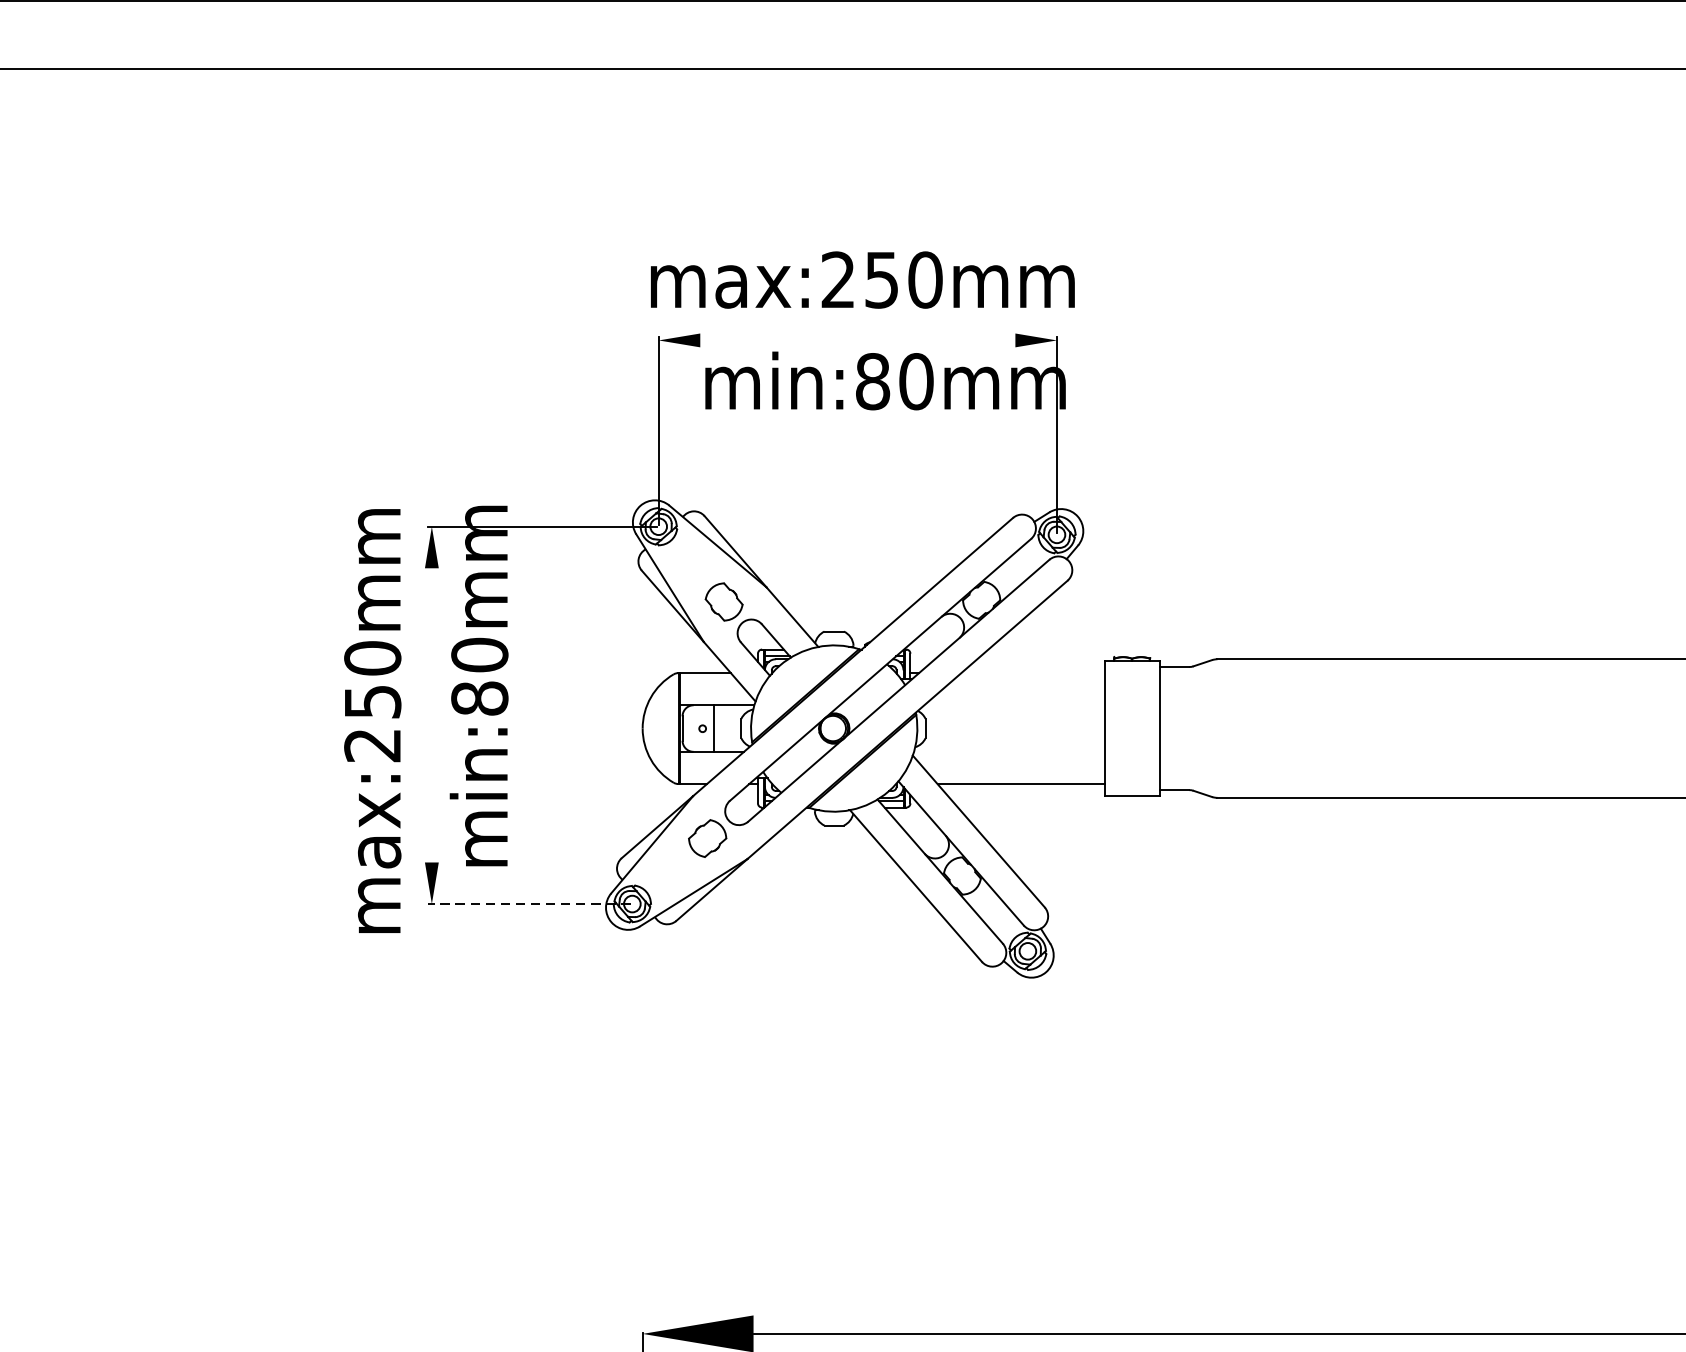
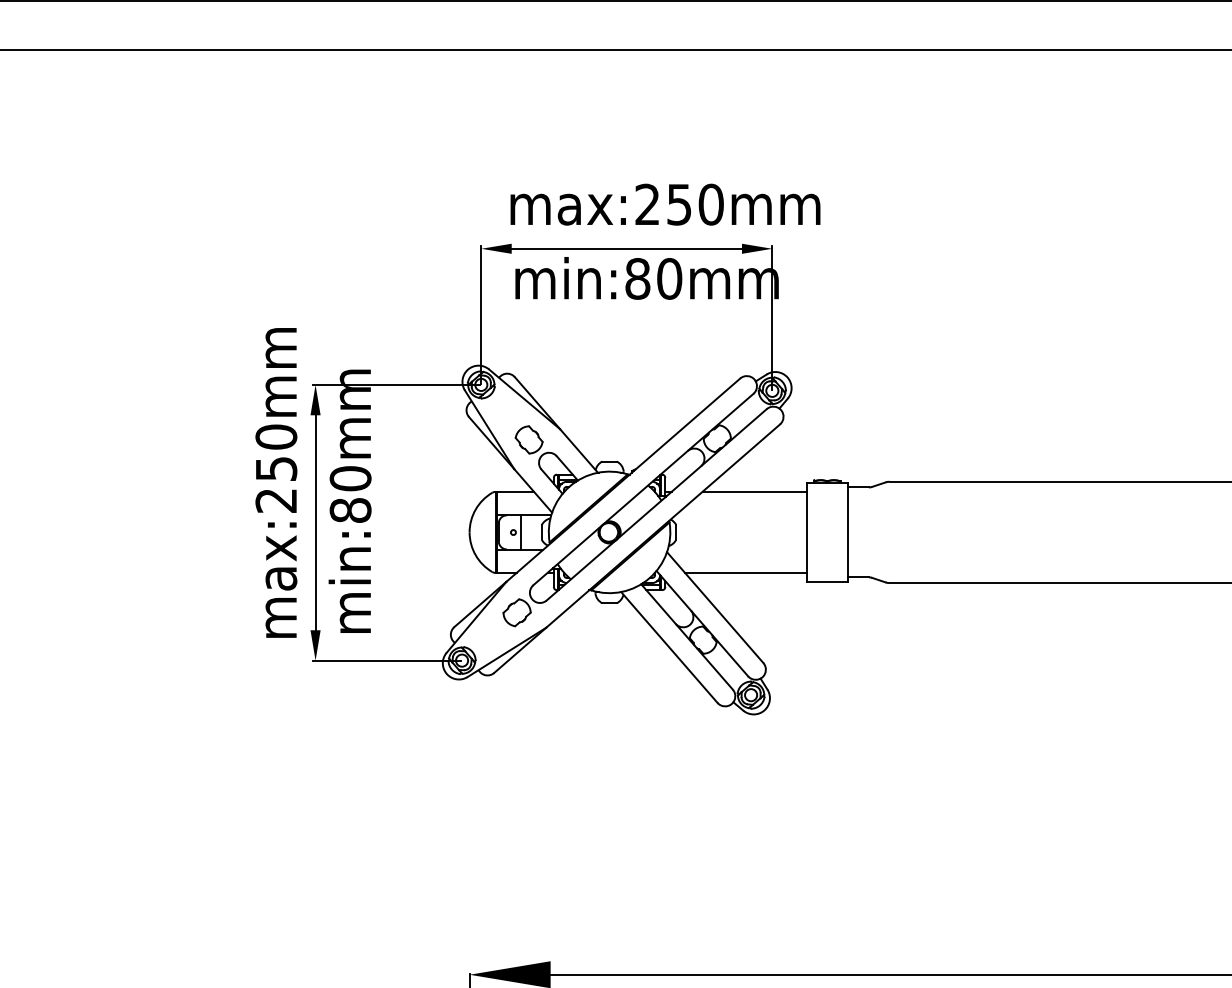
text: (862, 279) -> (665, 204), moved
line: (857, 340) -> (626, 248), added
line: (1032, 672) -> (754, 491), added
line: (431, 715) -> (315, 522), added
text: (372, 720) -> (276, 482), moved
line: (528, 903) -> (386, 660), dashed -> solid

